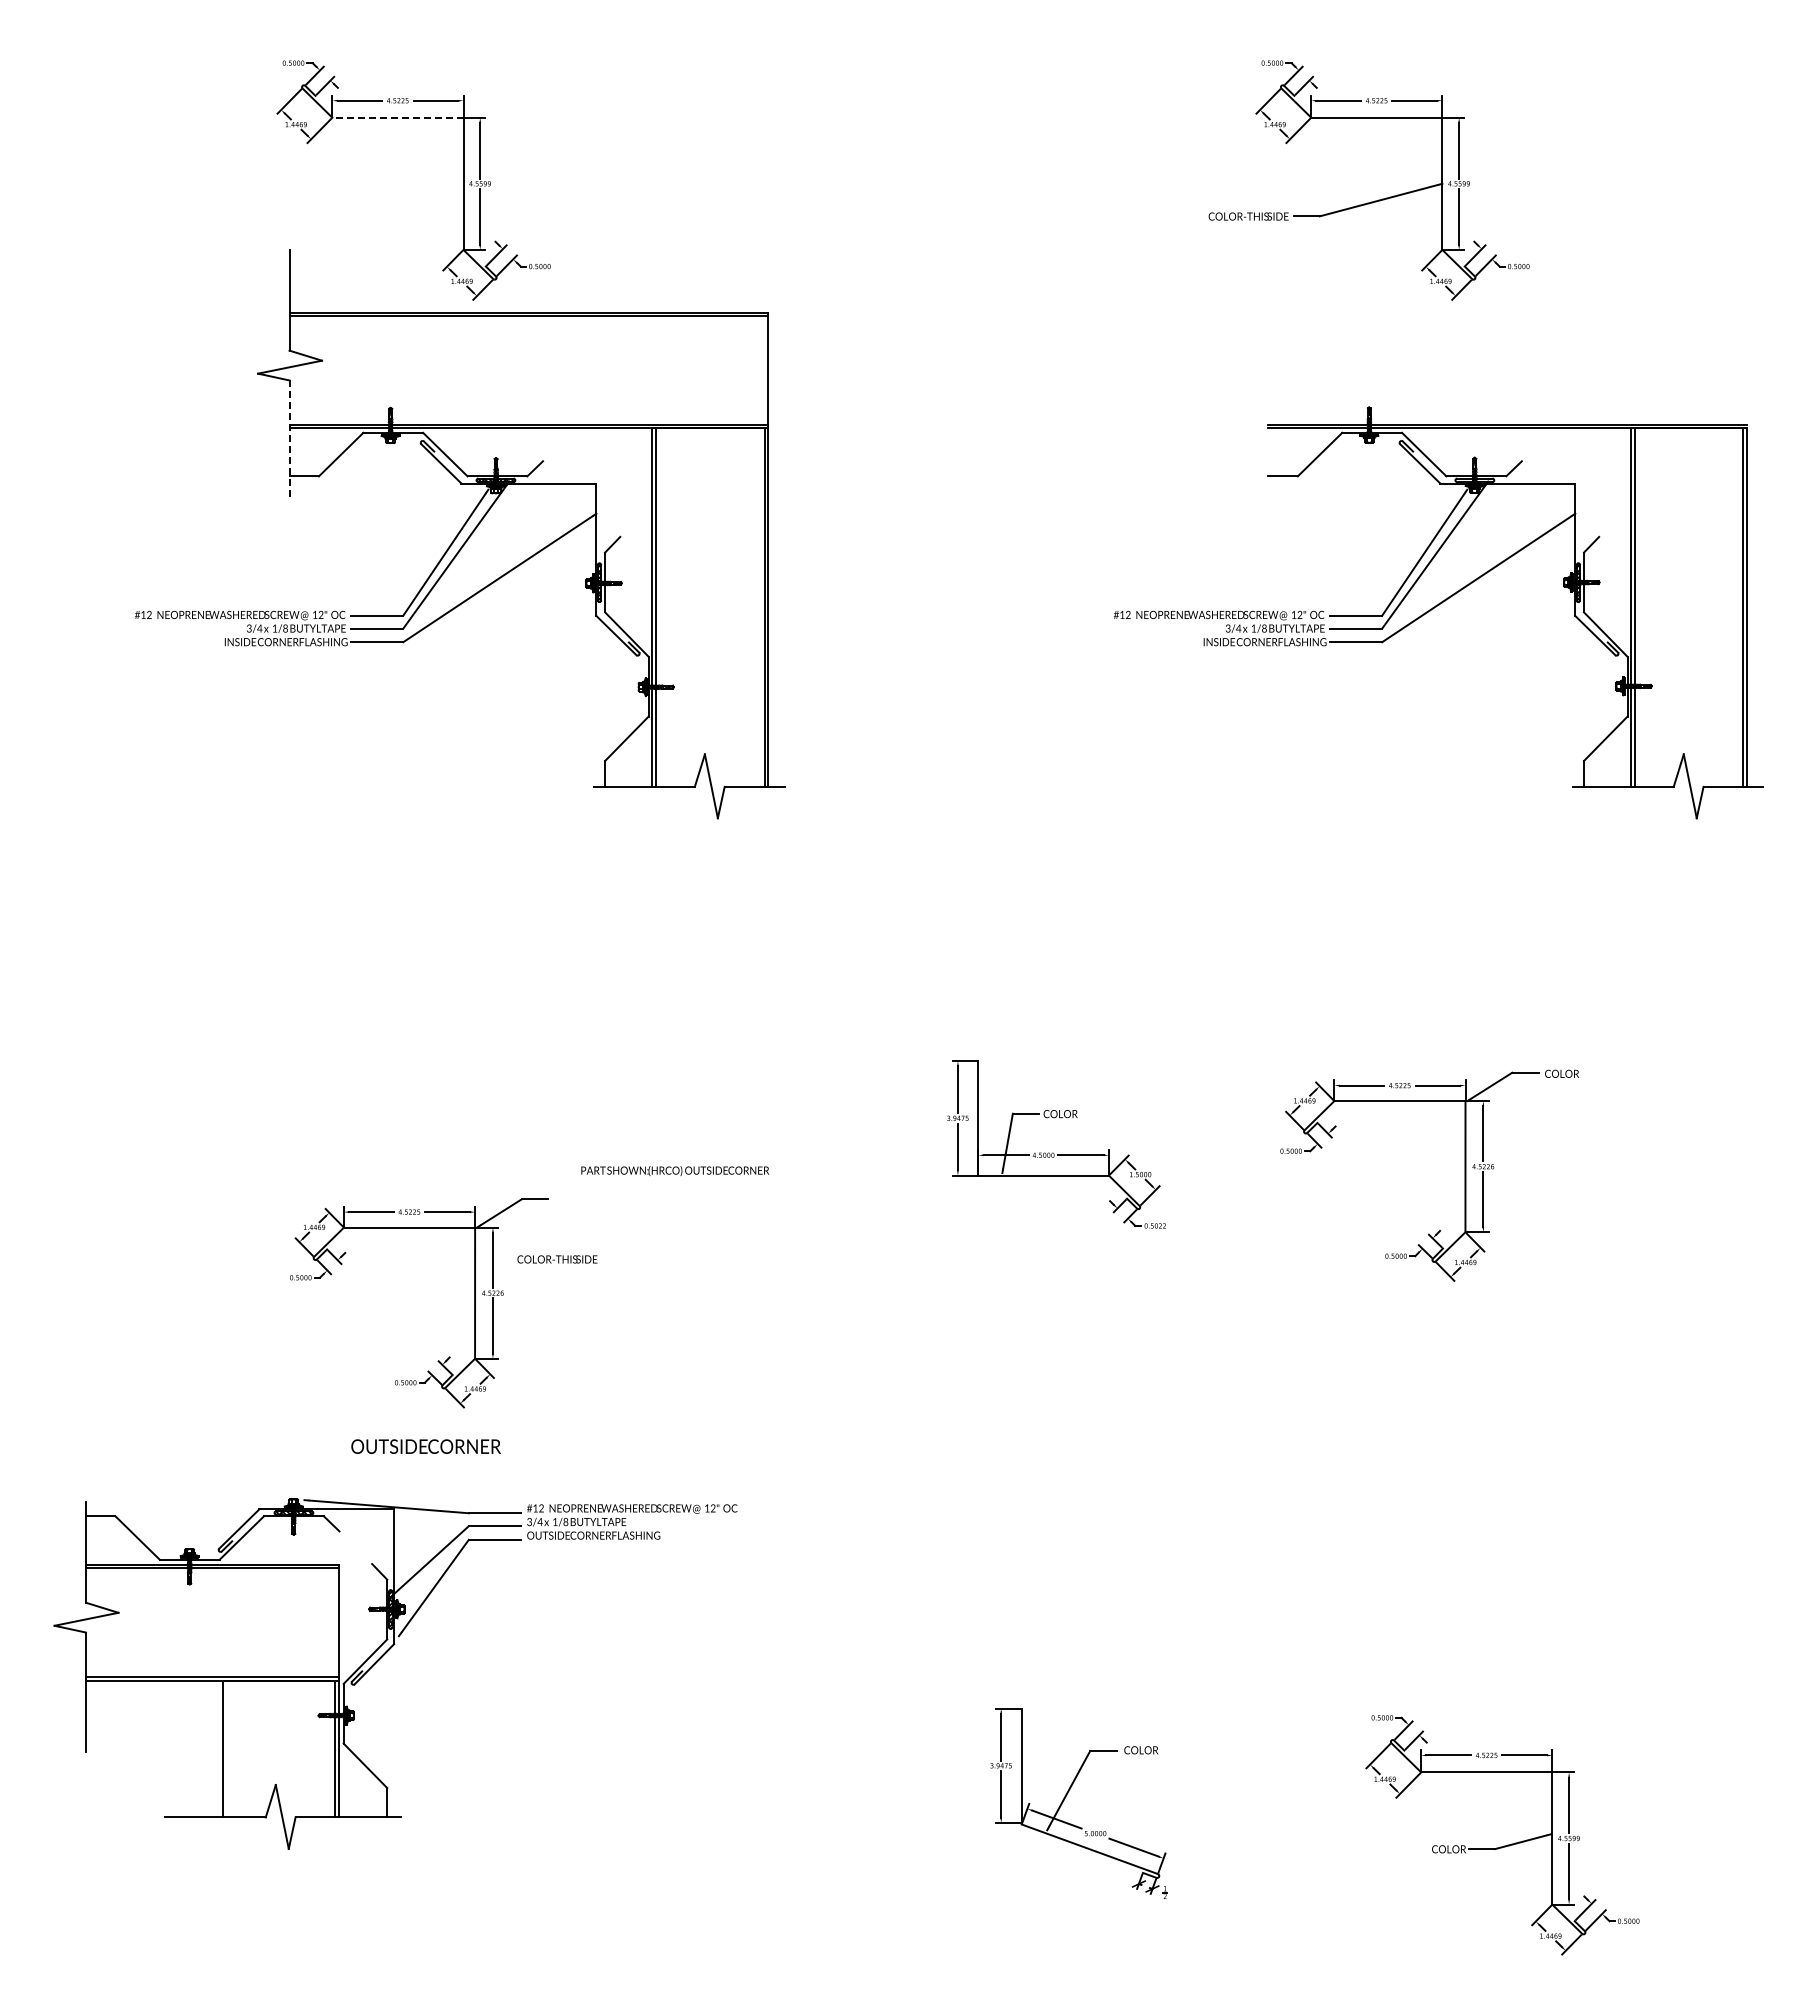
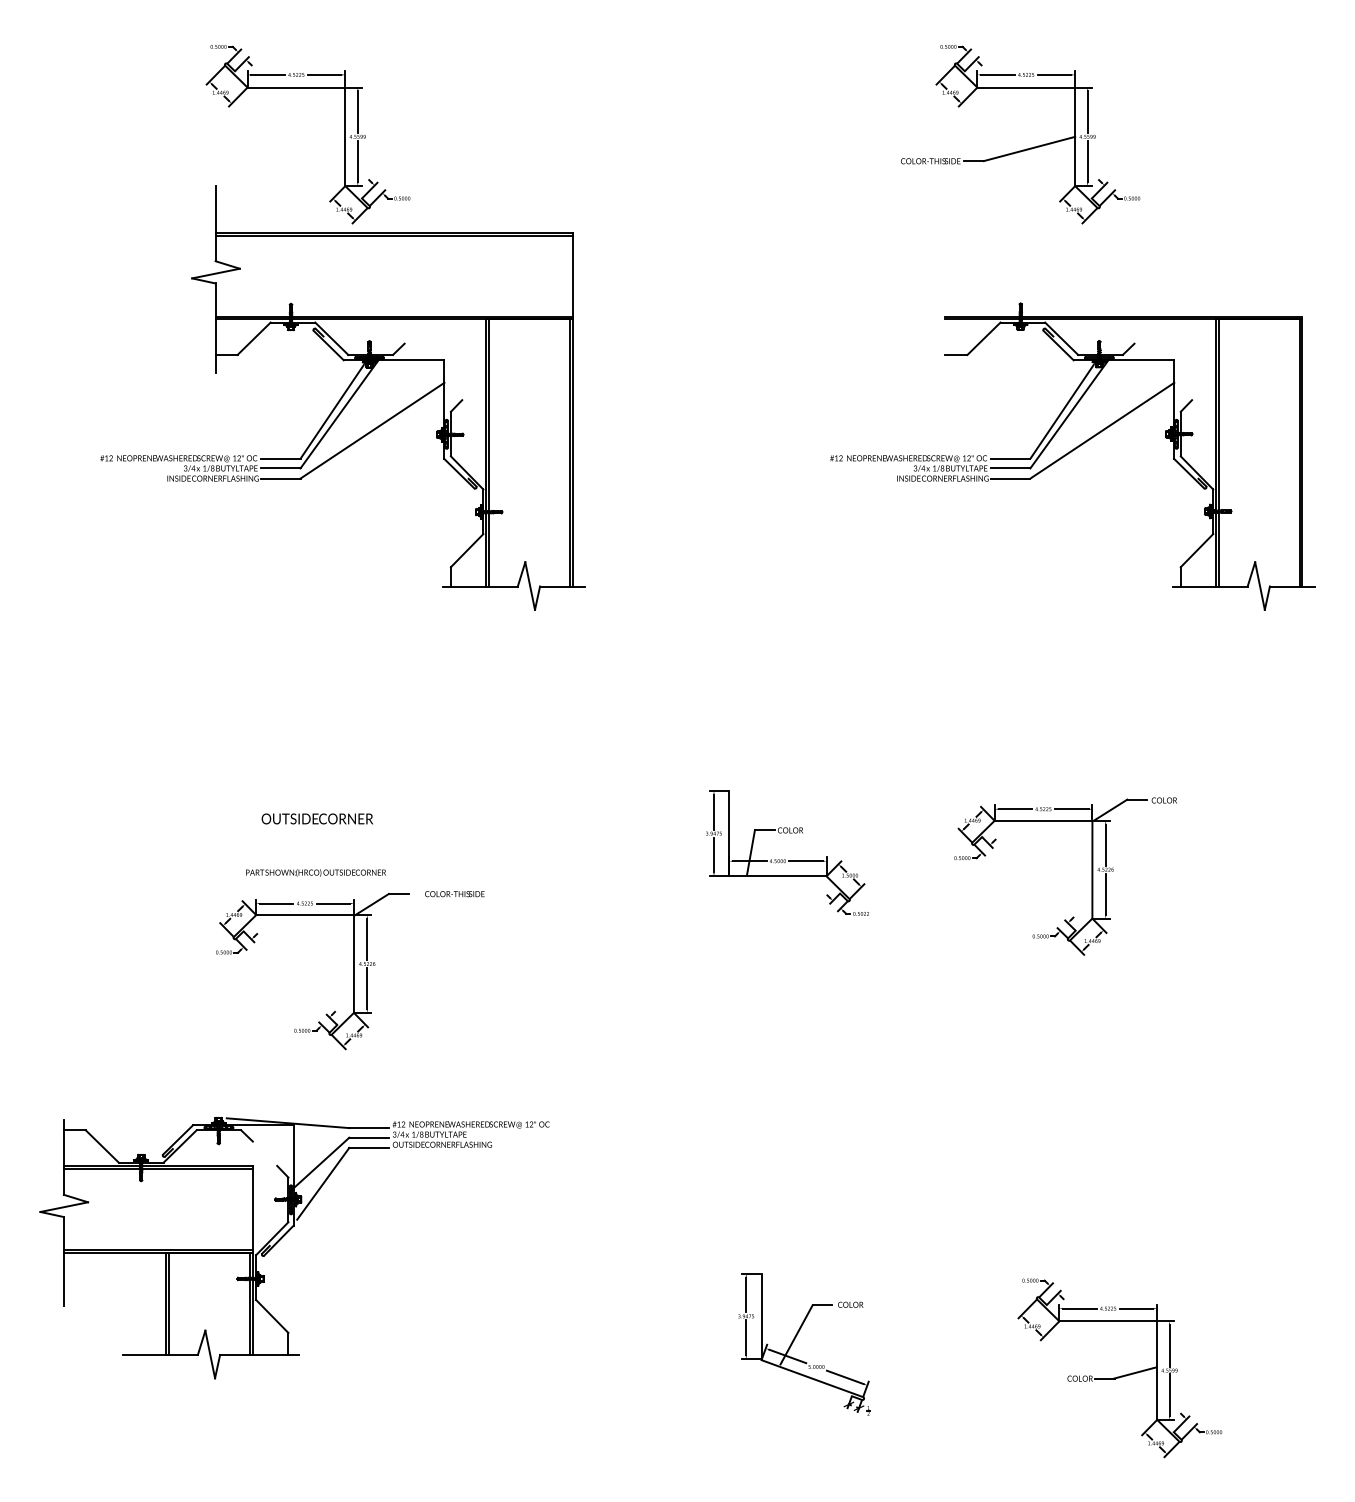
line: (397, 117) -> (296, 87), dashed -> solid
line: (289, 440) -> (215, 328), dashed -> solid
text: (675, 1170) -> (316, 872), moved
text: (557, 1259) -> (454, 894), moved
text: (425, 1446) -> (317, 818), moved
line: (226, 1748) -> (168, 1303), added

